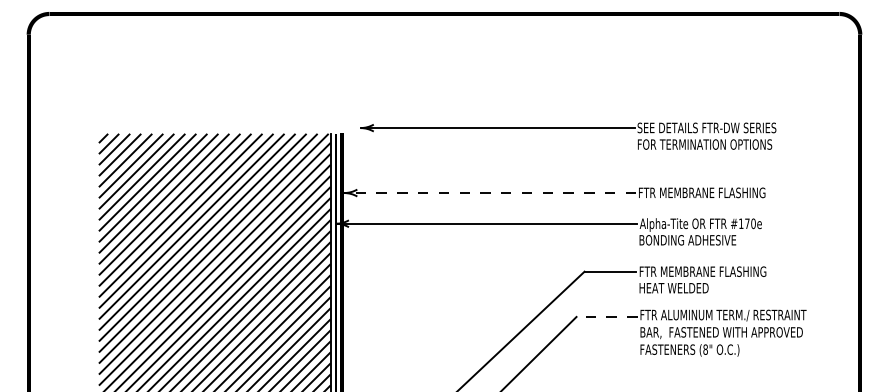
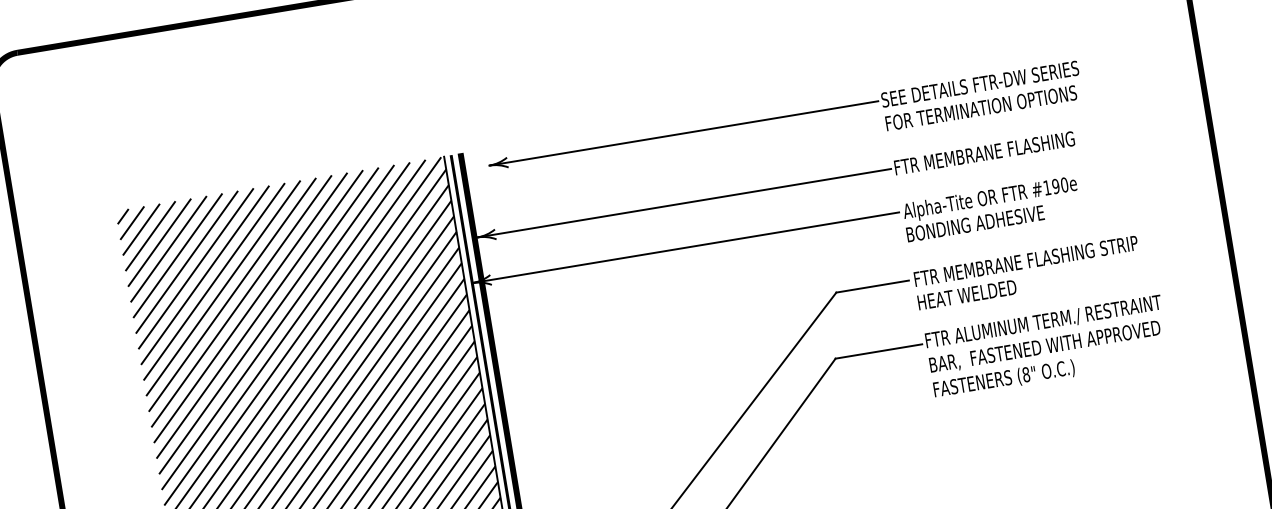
part: (568, 128) -> (783, 117), moved
line: (490, 193) -> (684, 203), dashed -> solid
text: (747, 223) -> (1056, 186), #170e -> #190e
text: (783, 271) -> (1118, 245), FTR MEMBRANE FLASHING -> FTR MEMBRANE FLASHING STRIP
line: (607, 316) -> (879, 350), dashed -> solid

